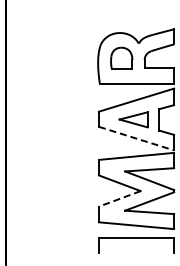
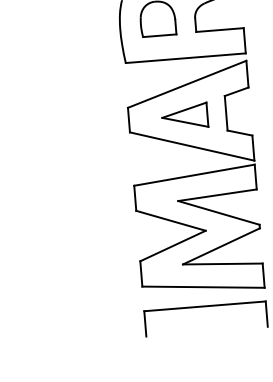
line: (137, 138) -> (193, 146), dashed -> solid
line: (119, 199) -> (172, 247), dashed -> solid

